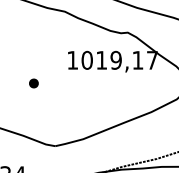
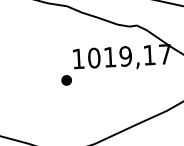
part: (33, 83) -> (66, 80), moved

